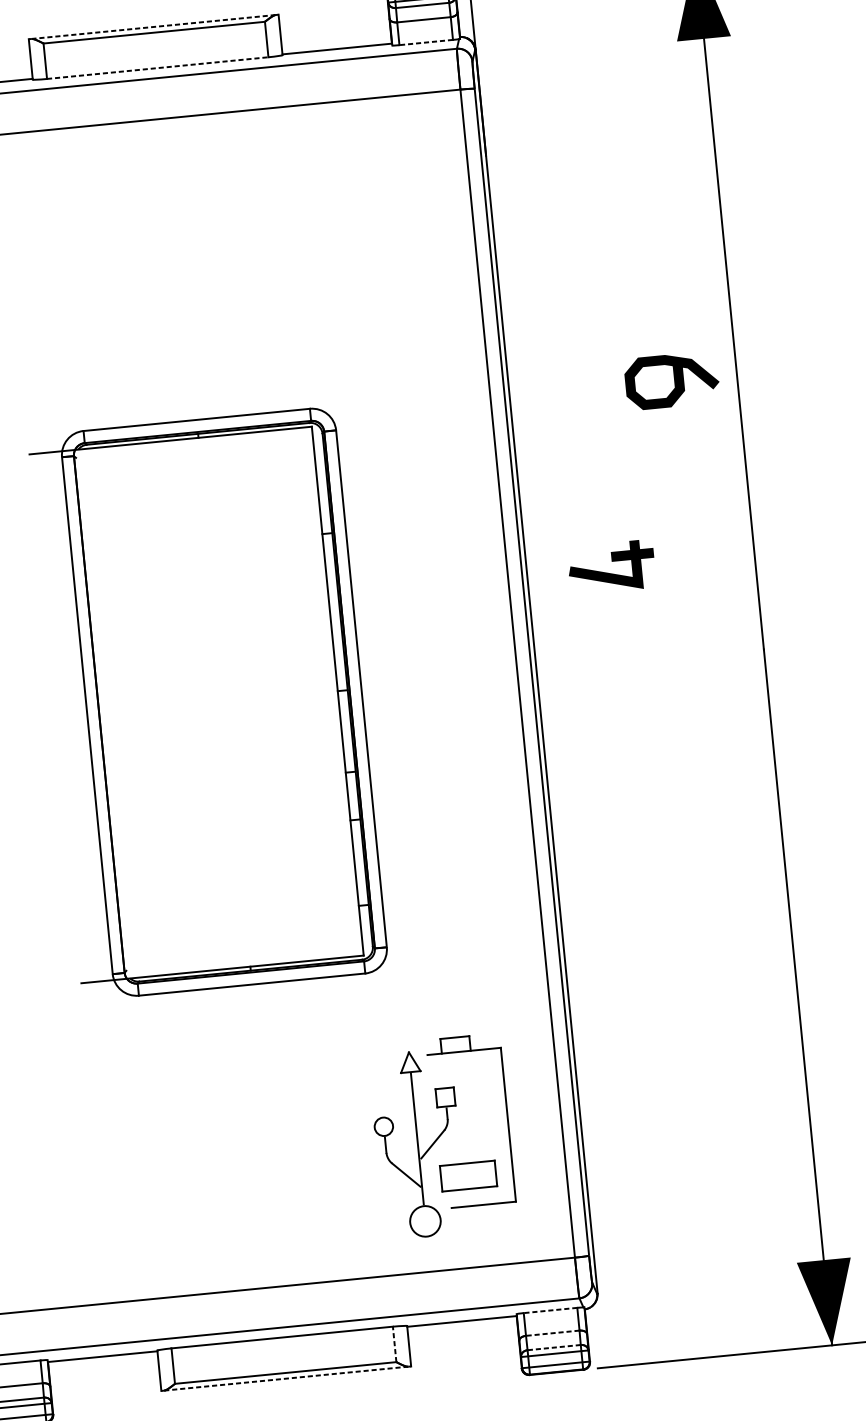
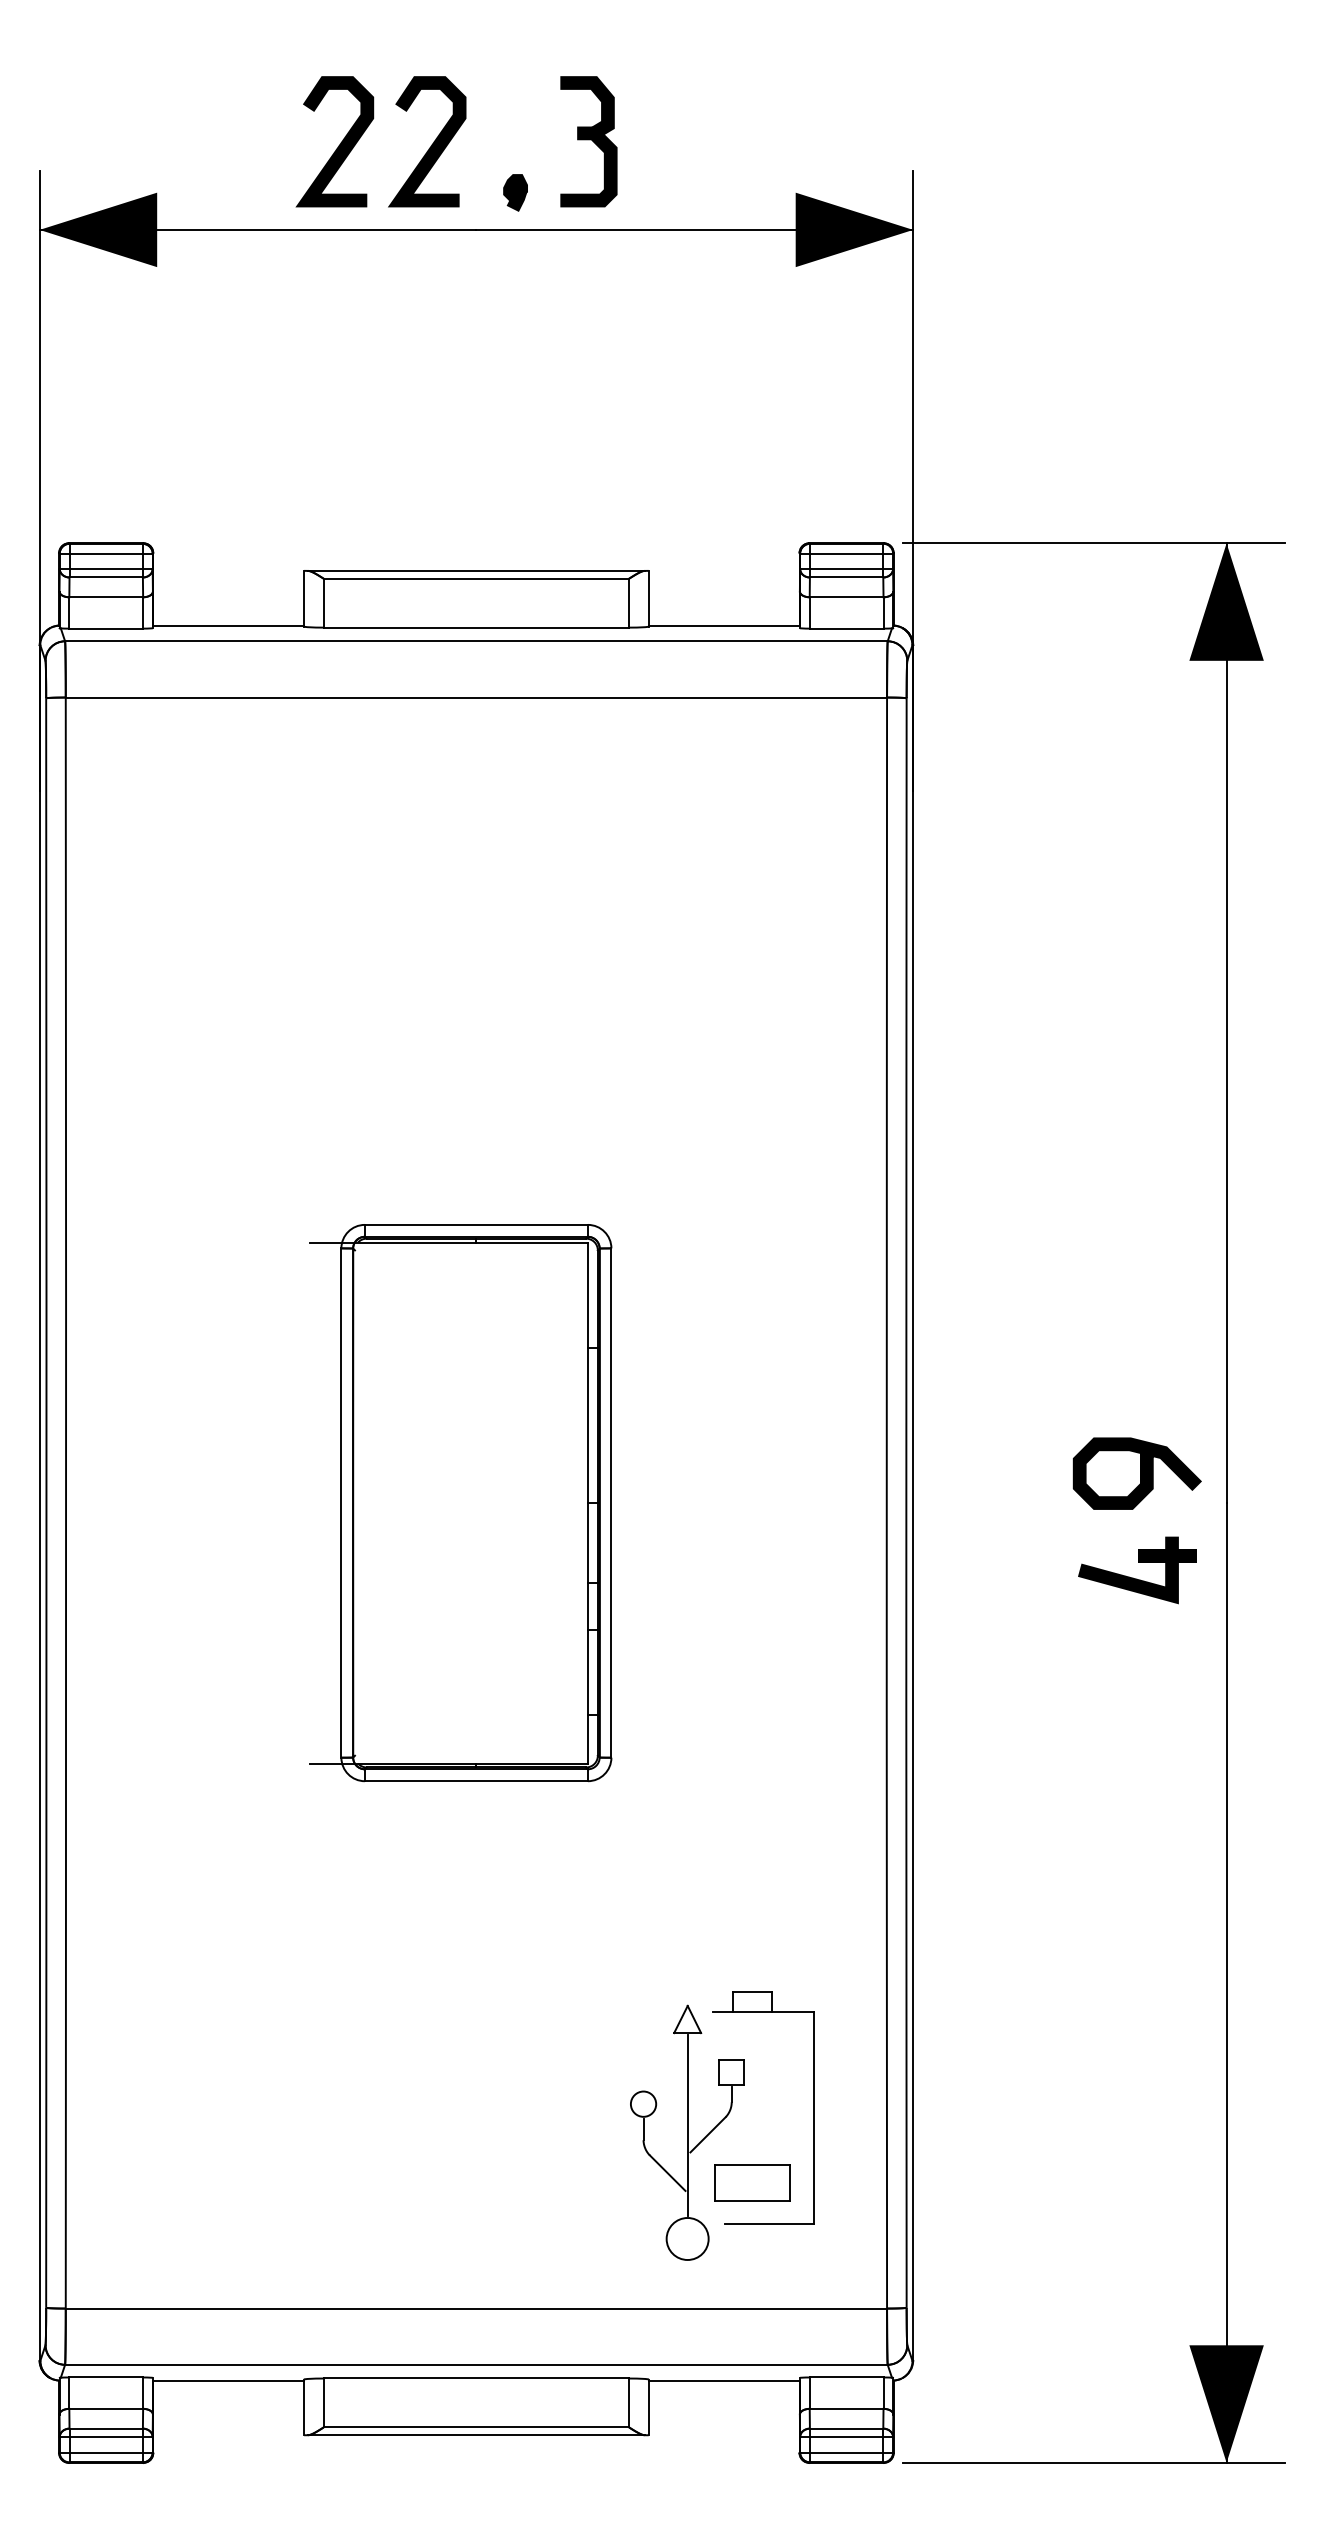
line: (153, 26) -> (475, 570), dashed -> solid
line: (426, 42) -> (846, 628), dashed -> solid
line: (157, 68) -> (476, 627), dashed -> solid
curve: (674, 380) -> (1140, 1473), moved
part: (612, 573) -> (1137, 1578), moved
part: (208, 704) -> (460, 1503), size x0.71
line: (550, 1310) -> (846, 2377), dashed -> solid
line: (552, 1332) -> (846, 2408), dashed -> solid
line: (394, 1344) -> (629, 2402), dashed -> solid
line: (554, 1347) -> (846, 2428), dashed -> solid
line: (286, 1378) -> (476, 2435), dashed -> solid

